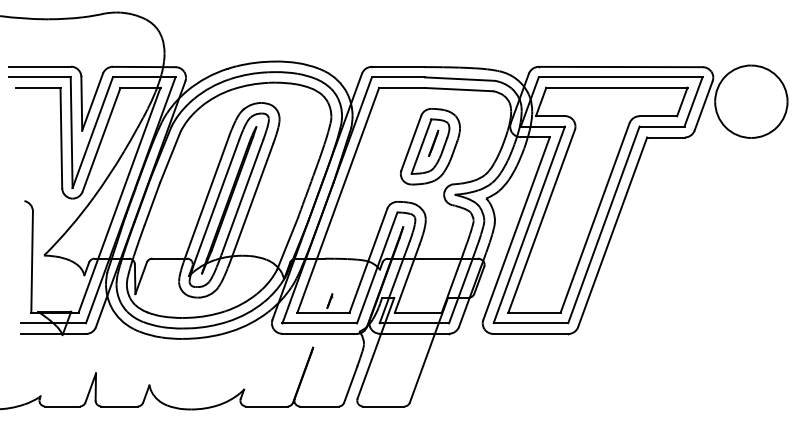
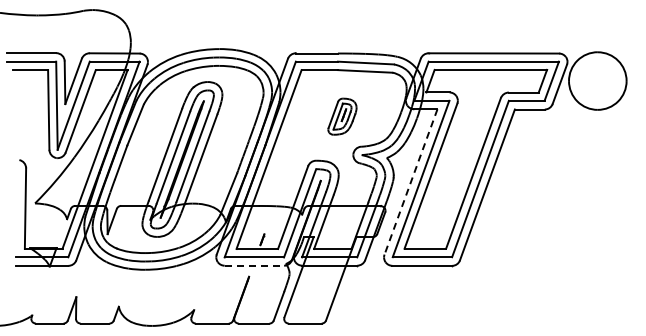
part: (430, 146) -> (342, 116), size x0.6
line: (515, 229) -> (410, 182), solid -> dashed
line: (319, 333) -> (254, 265), solid -> dashed

